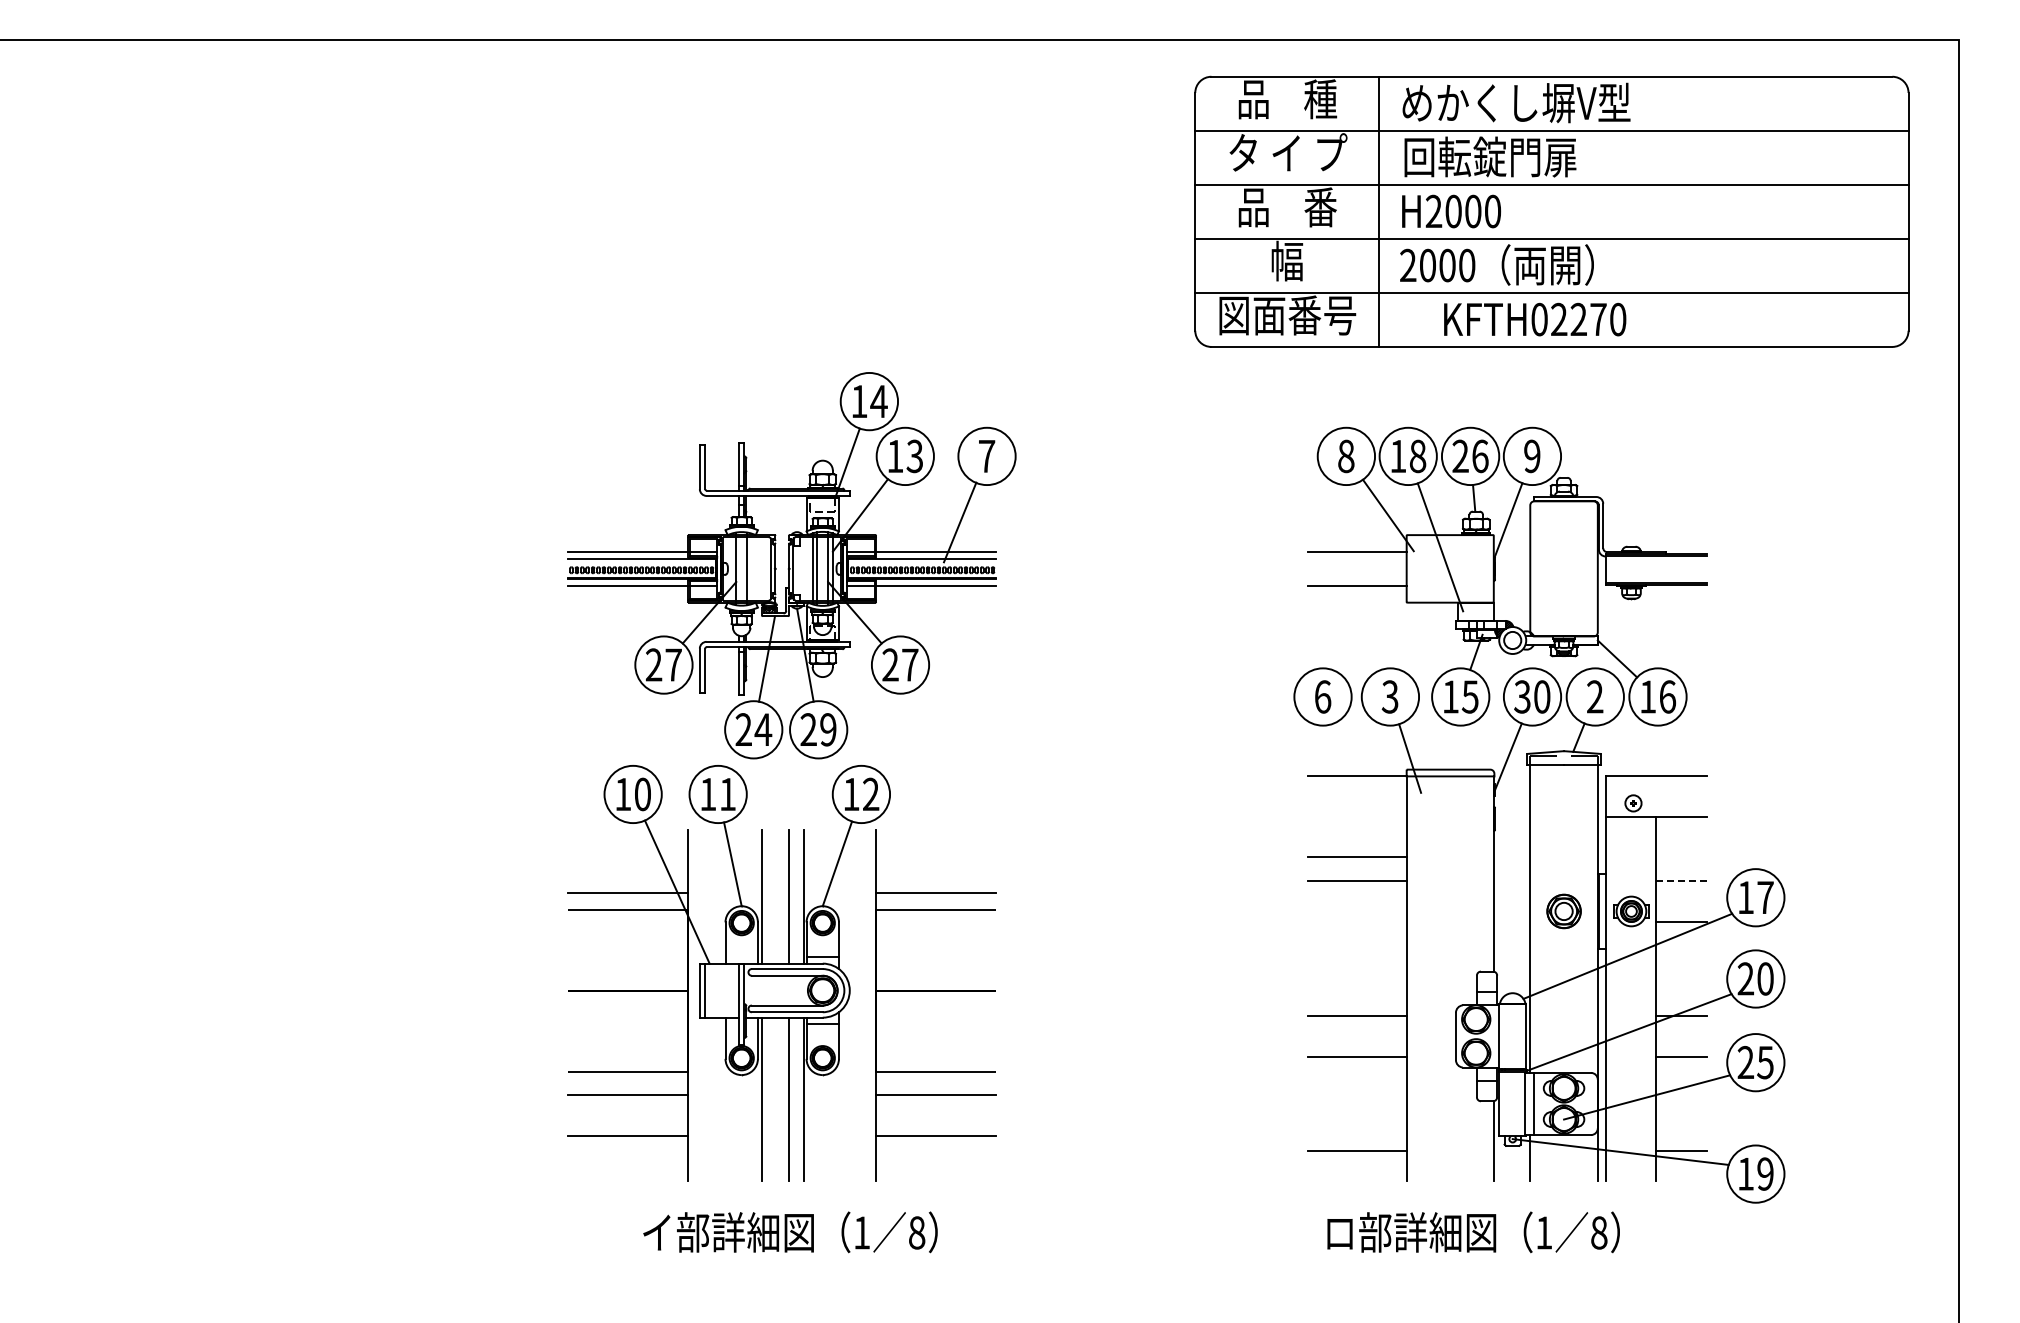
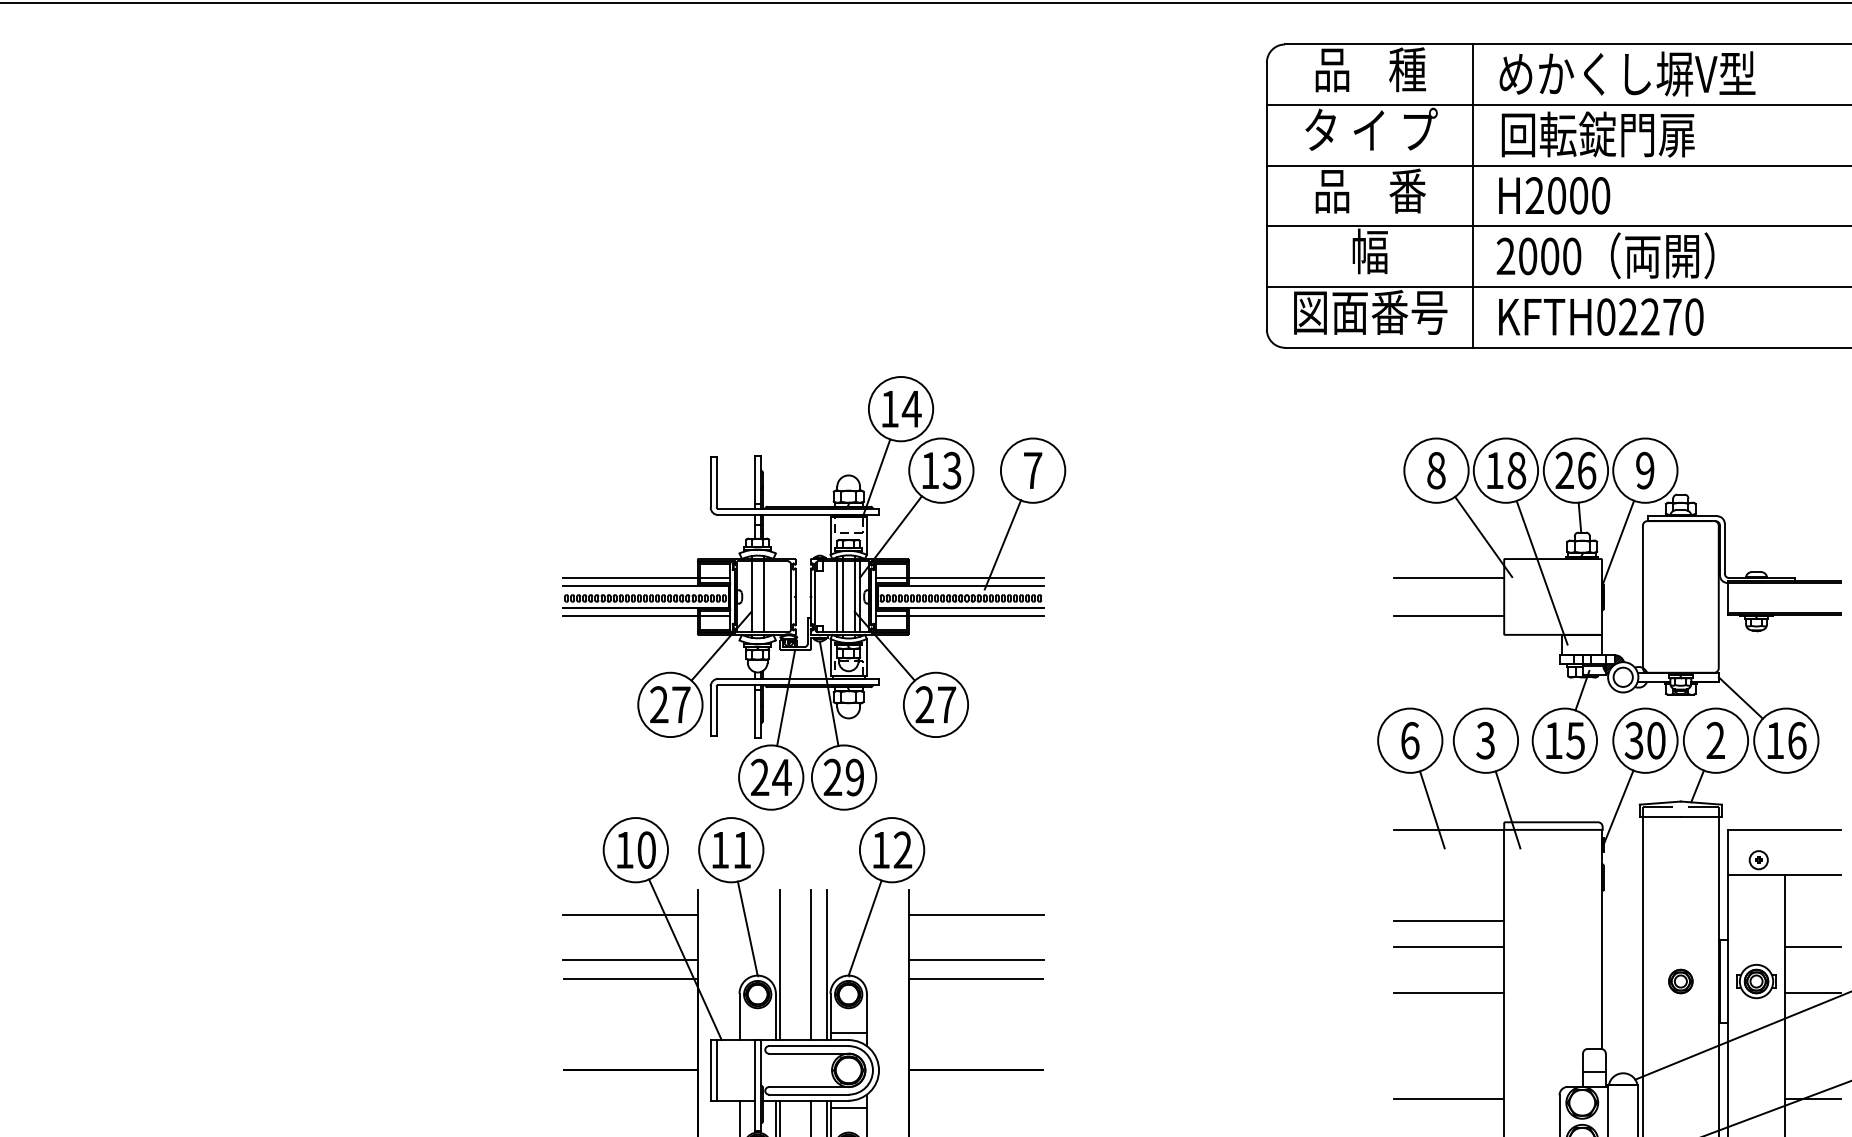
text: (1535, 319) -> (1601, 316), moved
line: (1342, 758) -> (1432, 809), added
line: (628, 852) -> (630, 915), added
line: (936, 852) -> (976, 915), added
line: (1681, 881) -> (1812, 947), dashed -> solid
part: (1563, 911) -> (1680, 981), size x0.62
line: (1357, 921) -> (1448, 992), added

